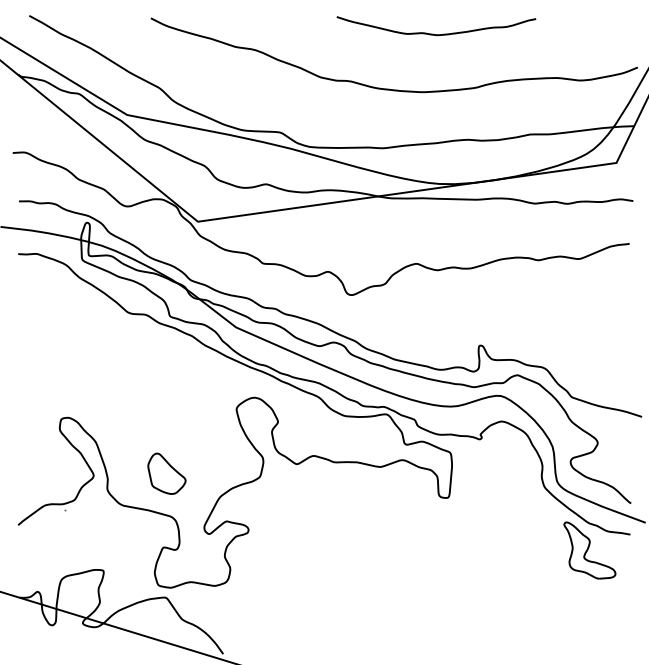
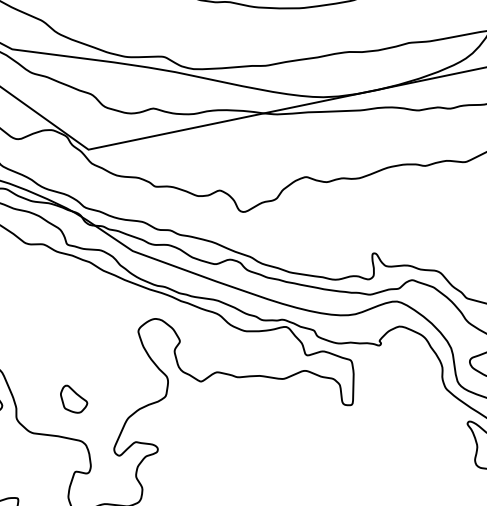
part: (166, 473) -> (73, 398), size x0.7

